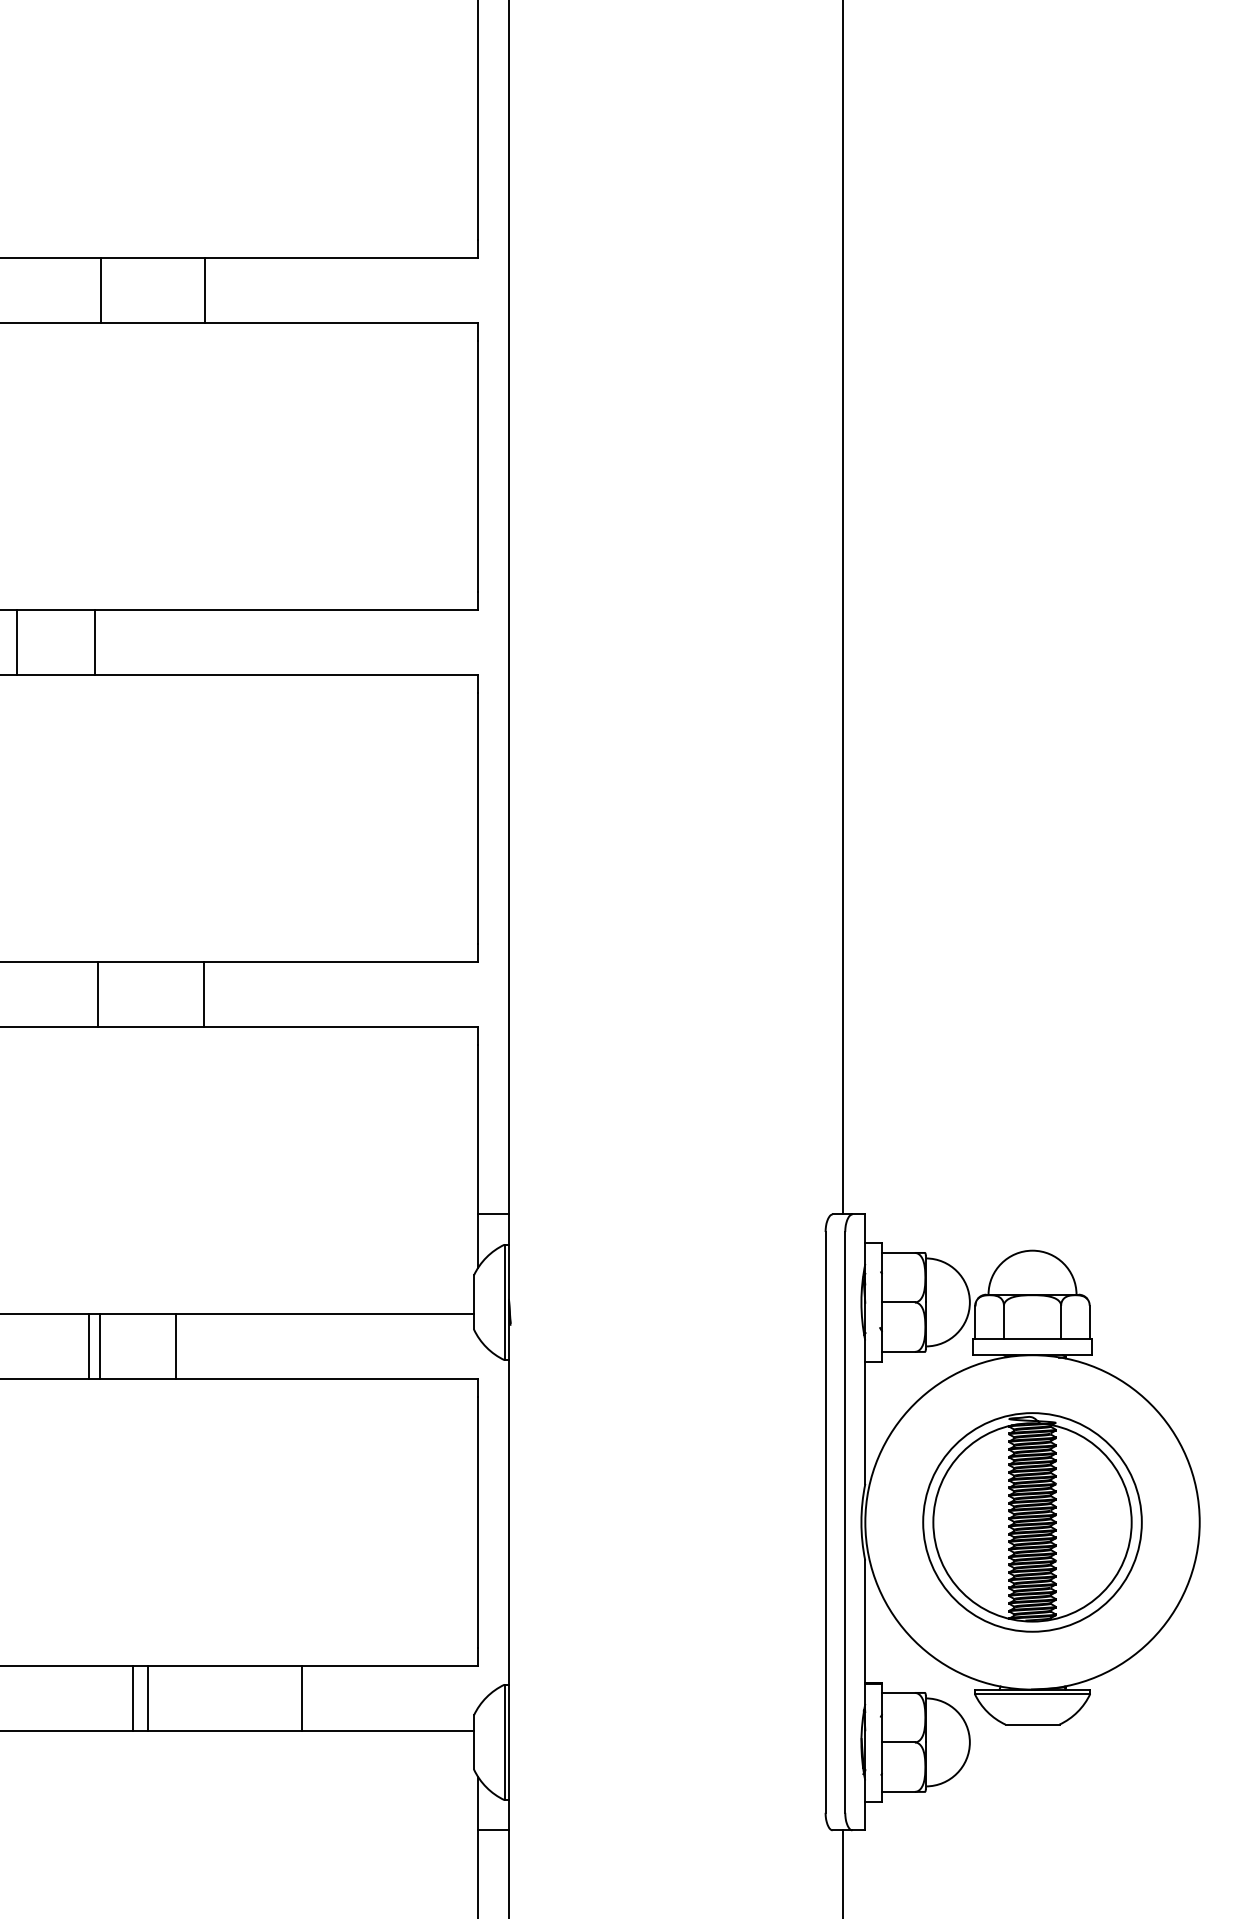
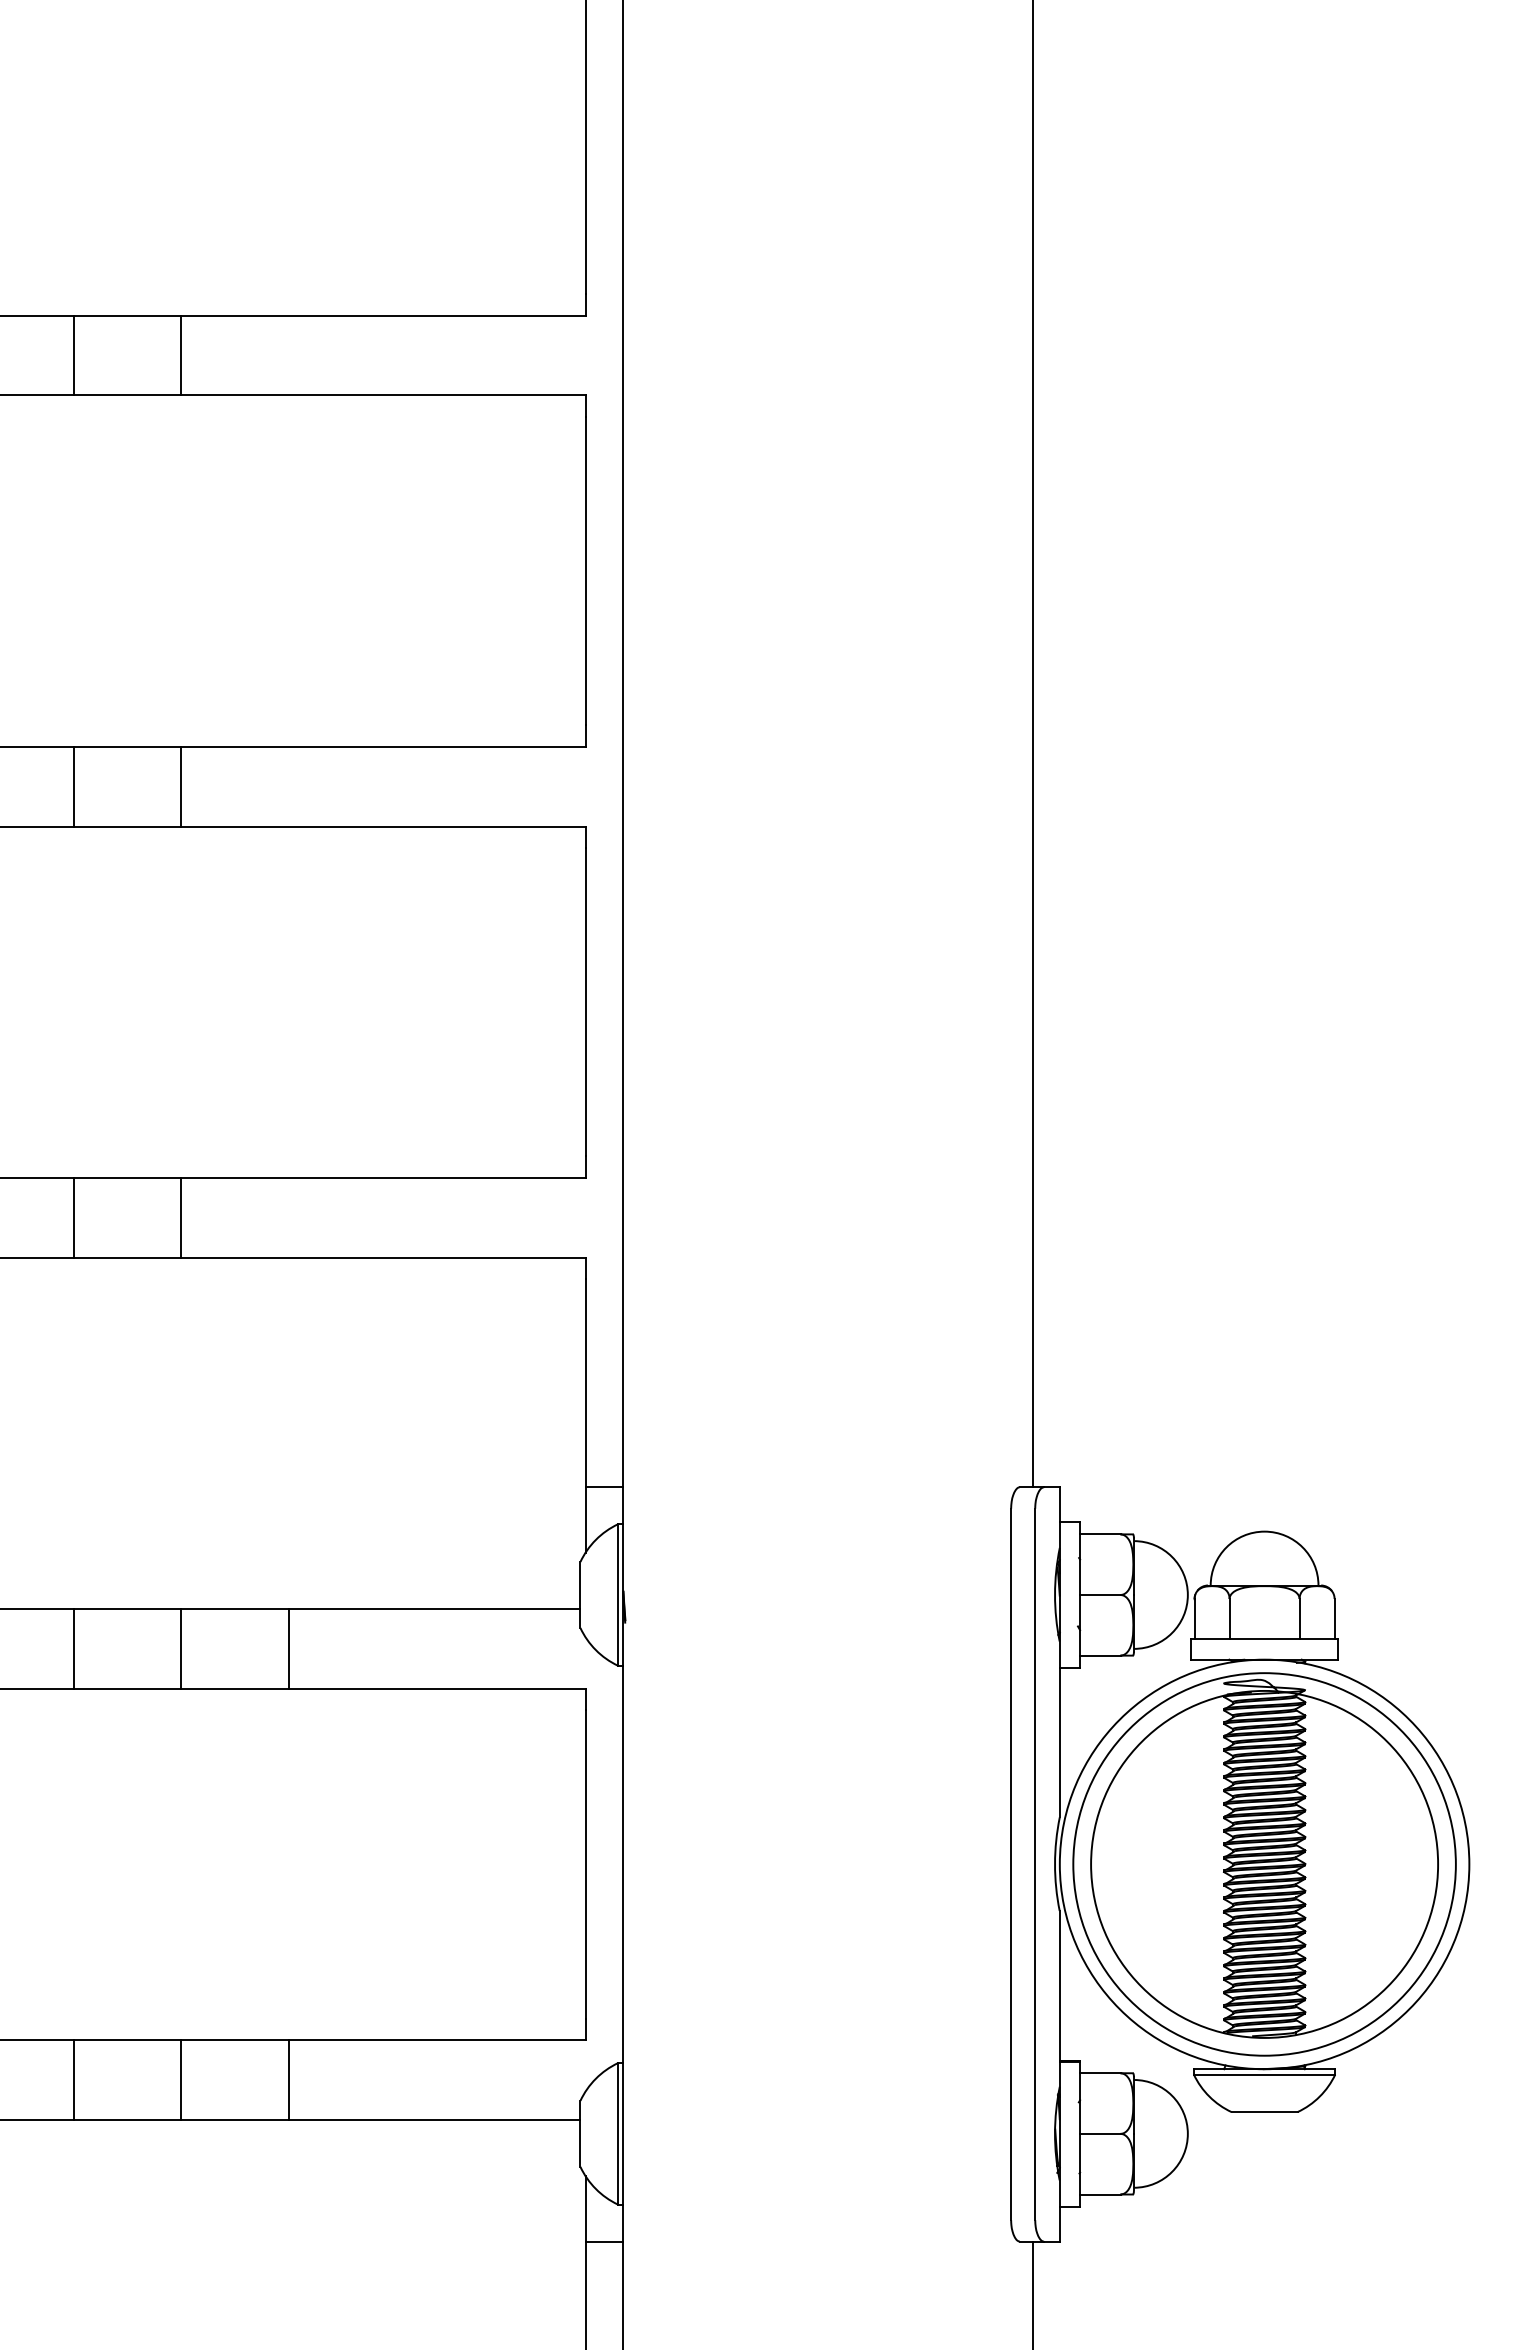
line: (100, 290) -> (73, 355), moved
line: (204, 290) -> (181, 355), moved
line: (16, 642) -> (73, 786), moved
line: (95, 642) -> (181, 786), moved
line: (97, 994) -> (73, 1217), moved
line: (203, 994) -> (181, 1217), moved
line: (89, 1346) -> (181, 1648), moved
line: (100, 1346) -> (73, 1648), moved
line: (175, 1346) -> (289, 1648), moved
part: (1032, 1522) -> (1264, 1864), size x1.43
line: (132, 1698) -> (73, 2079), moved
line: (302, 1698) -> (289, 2079), moved

